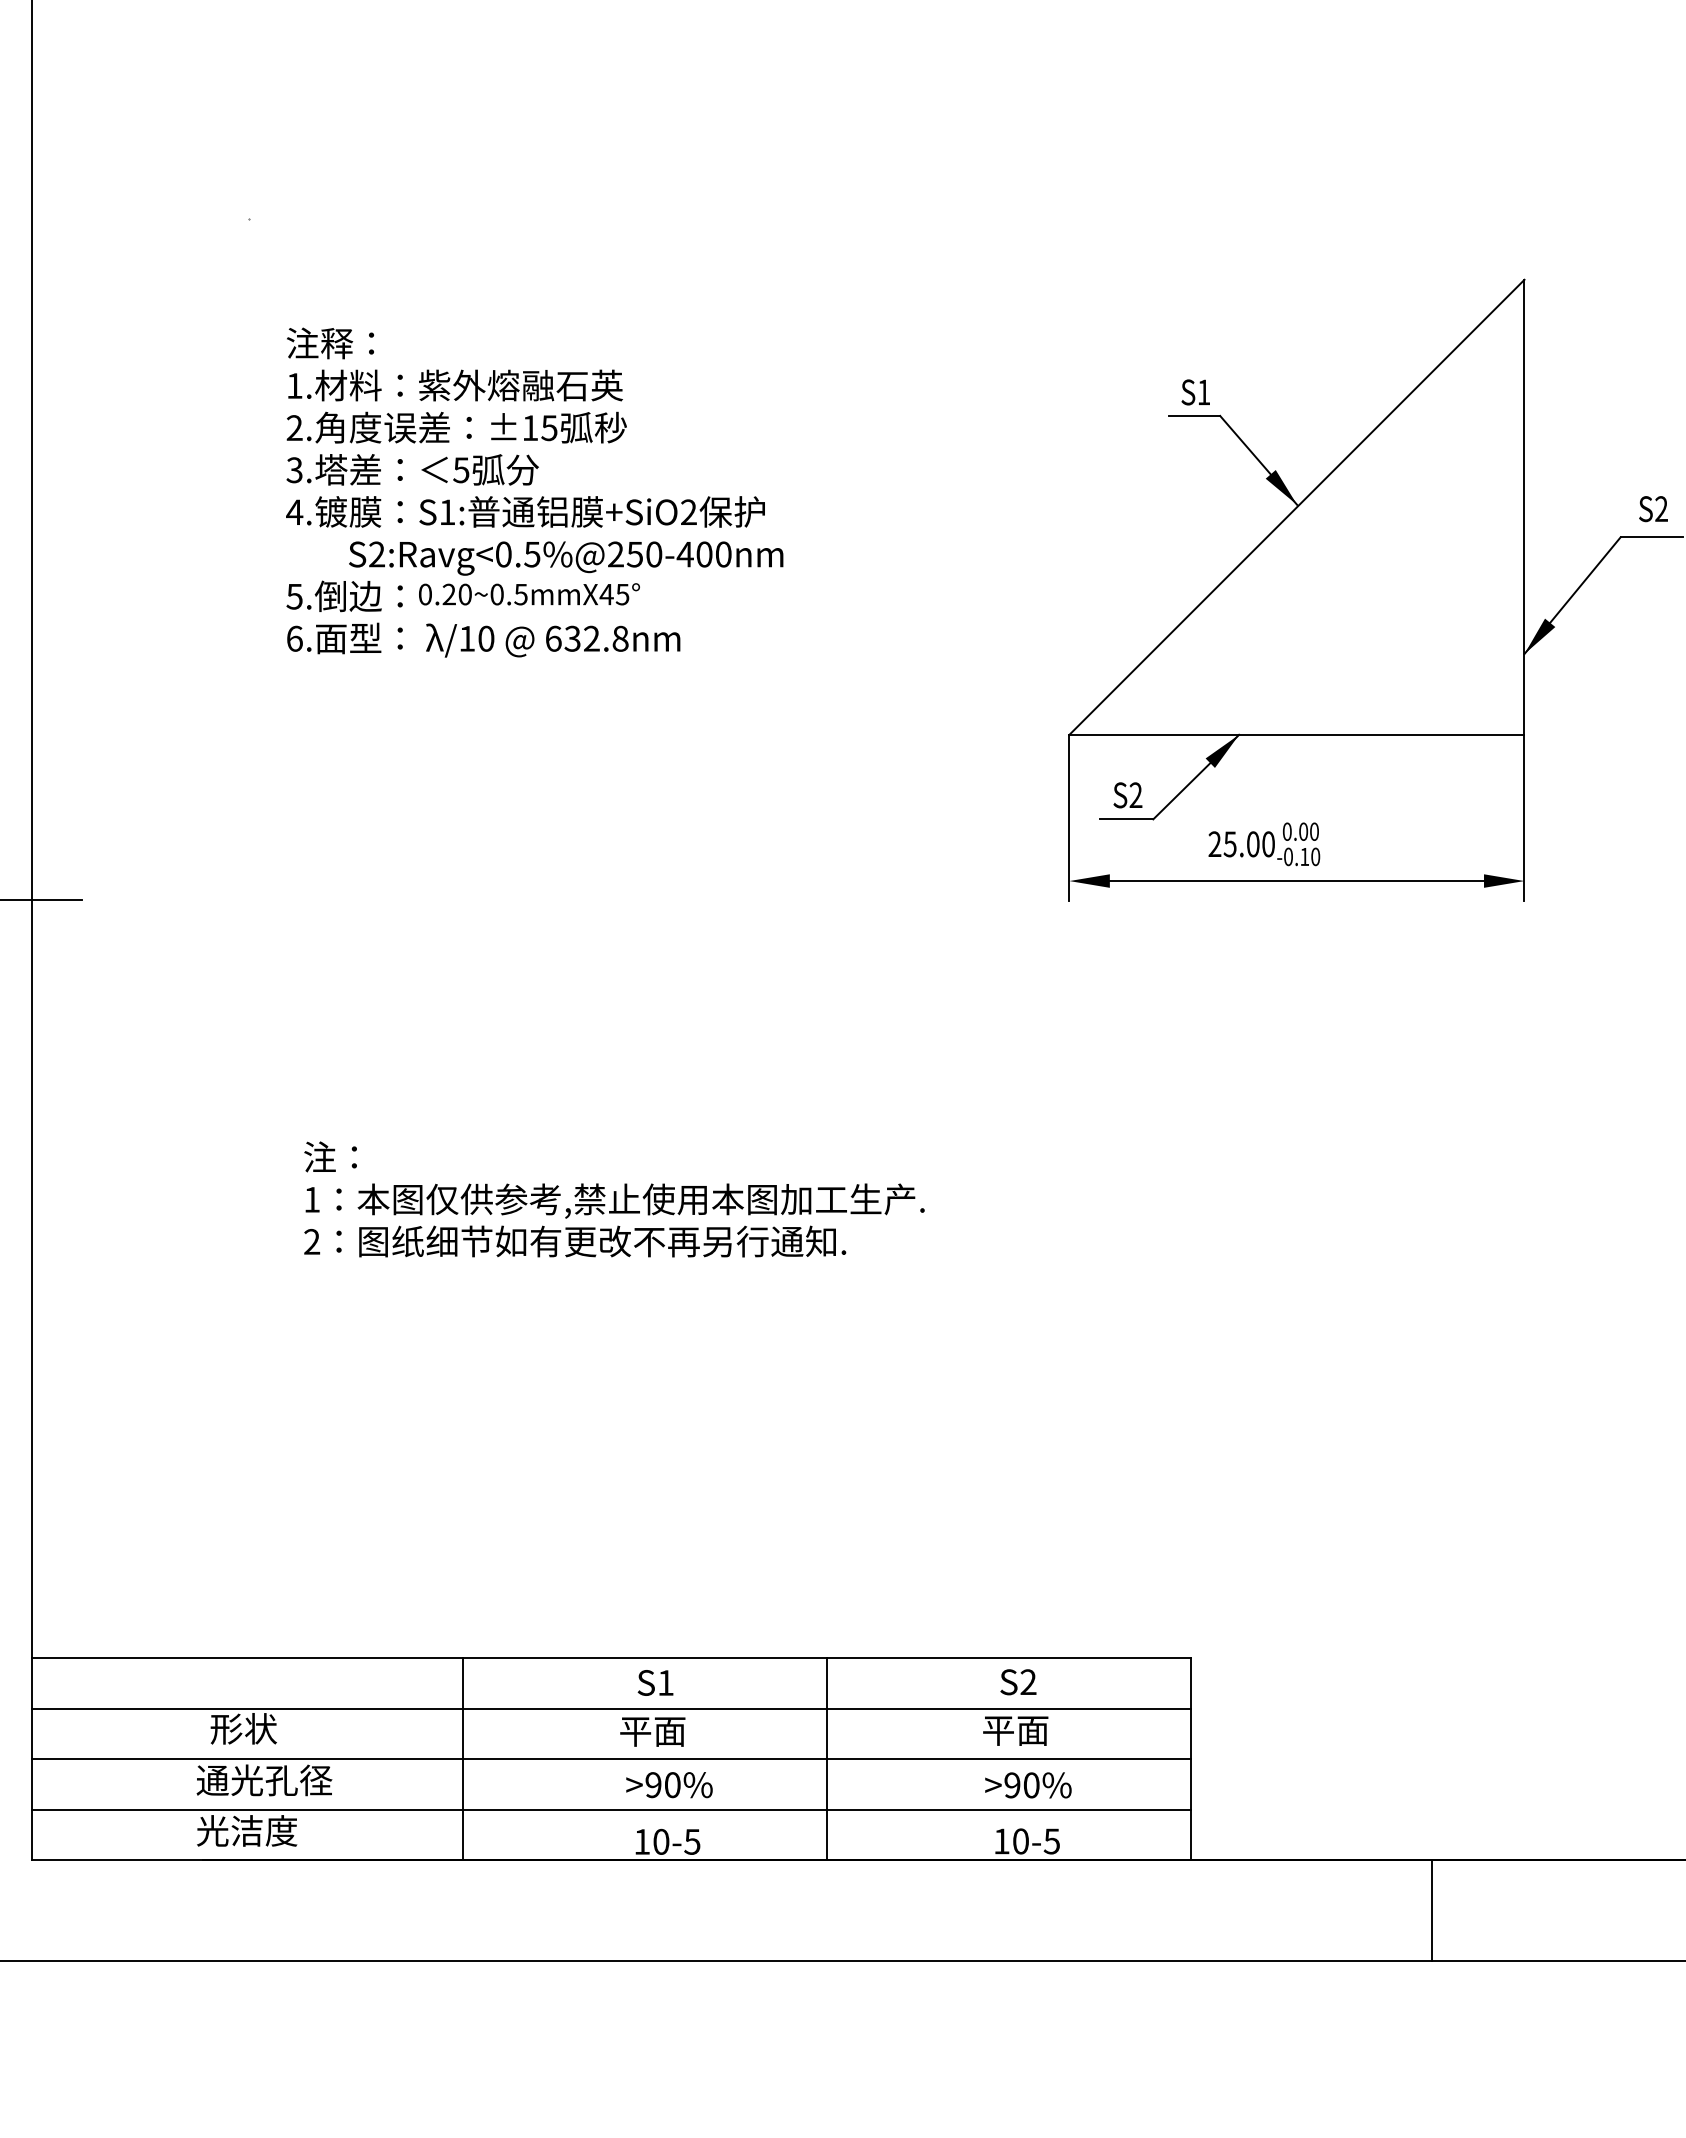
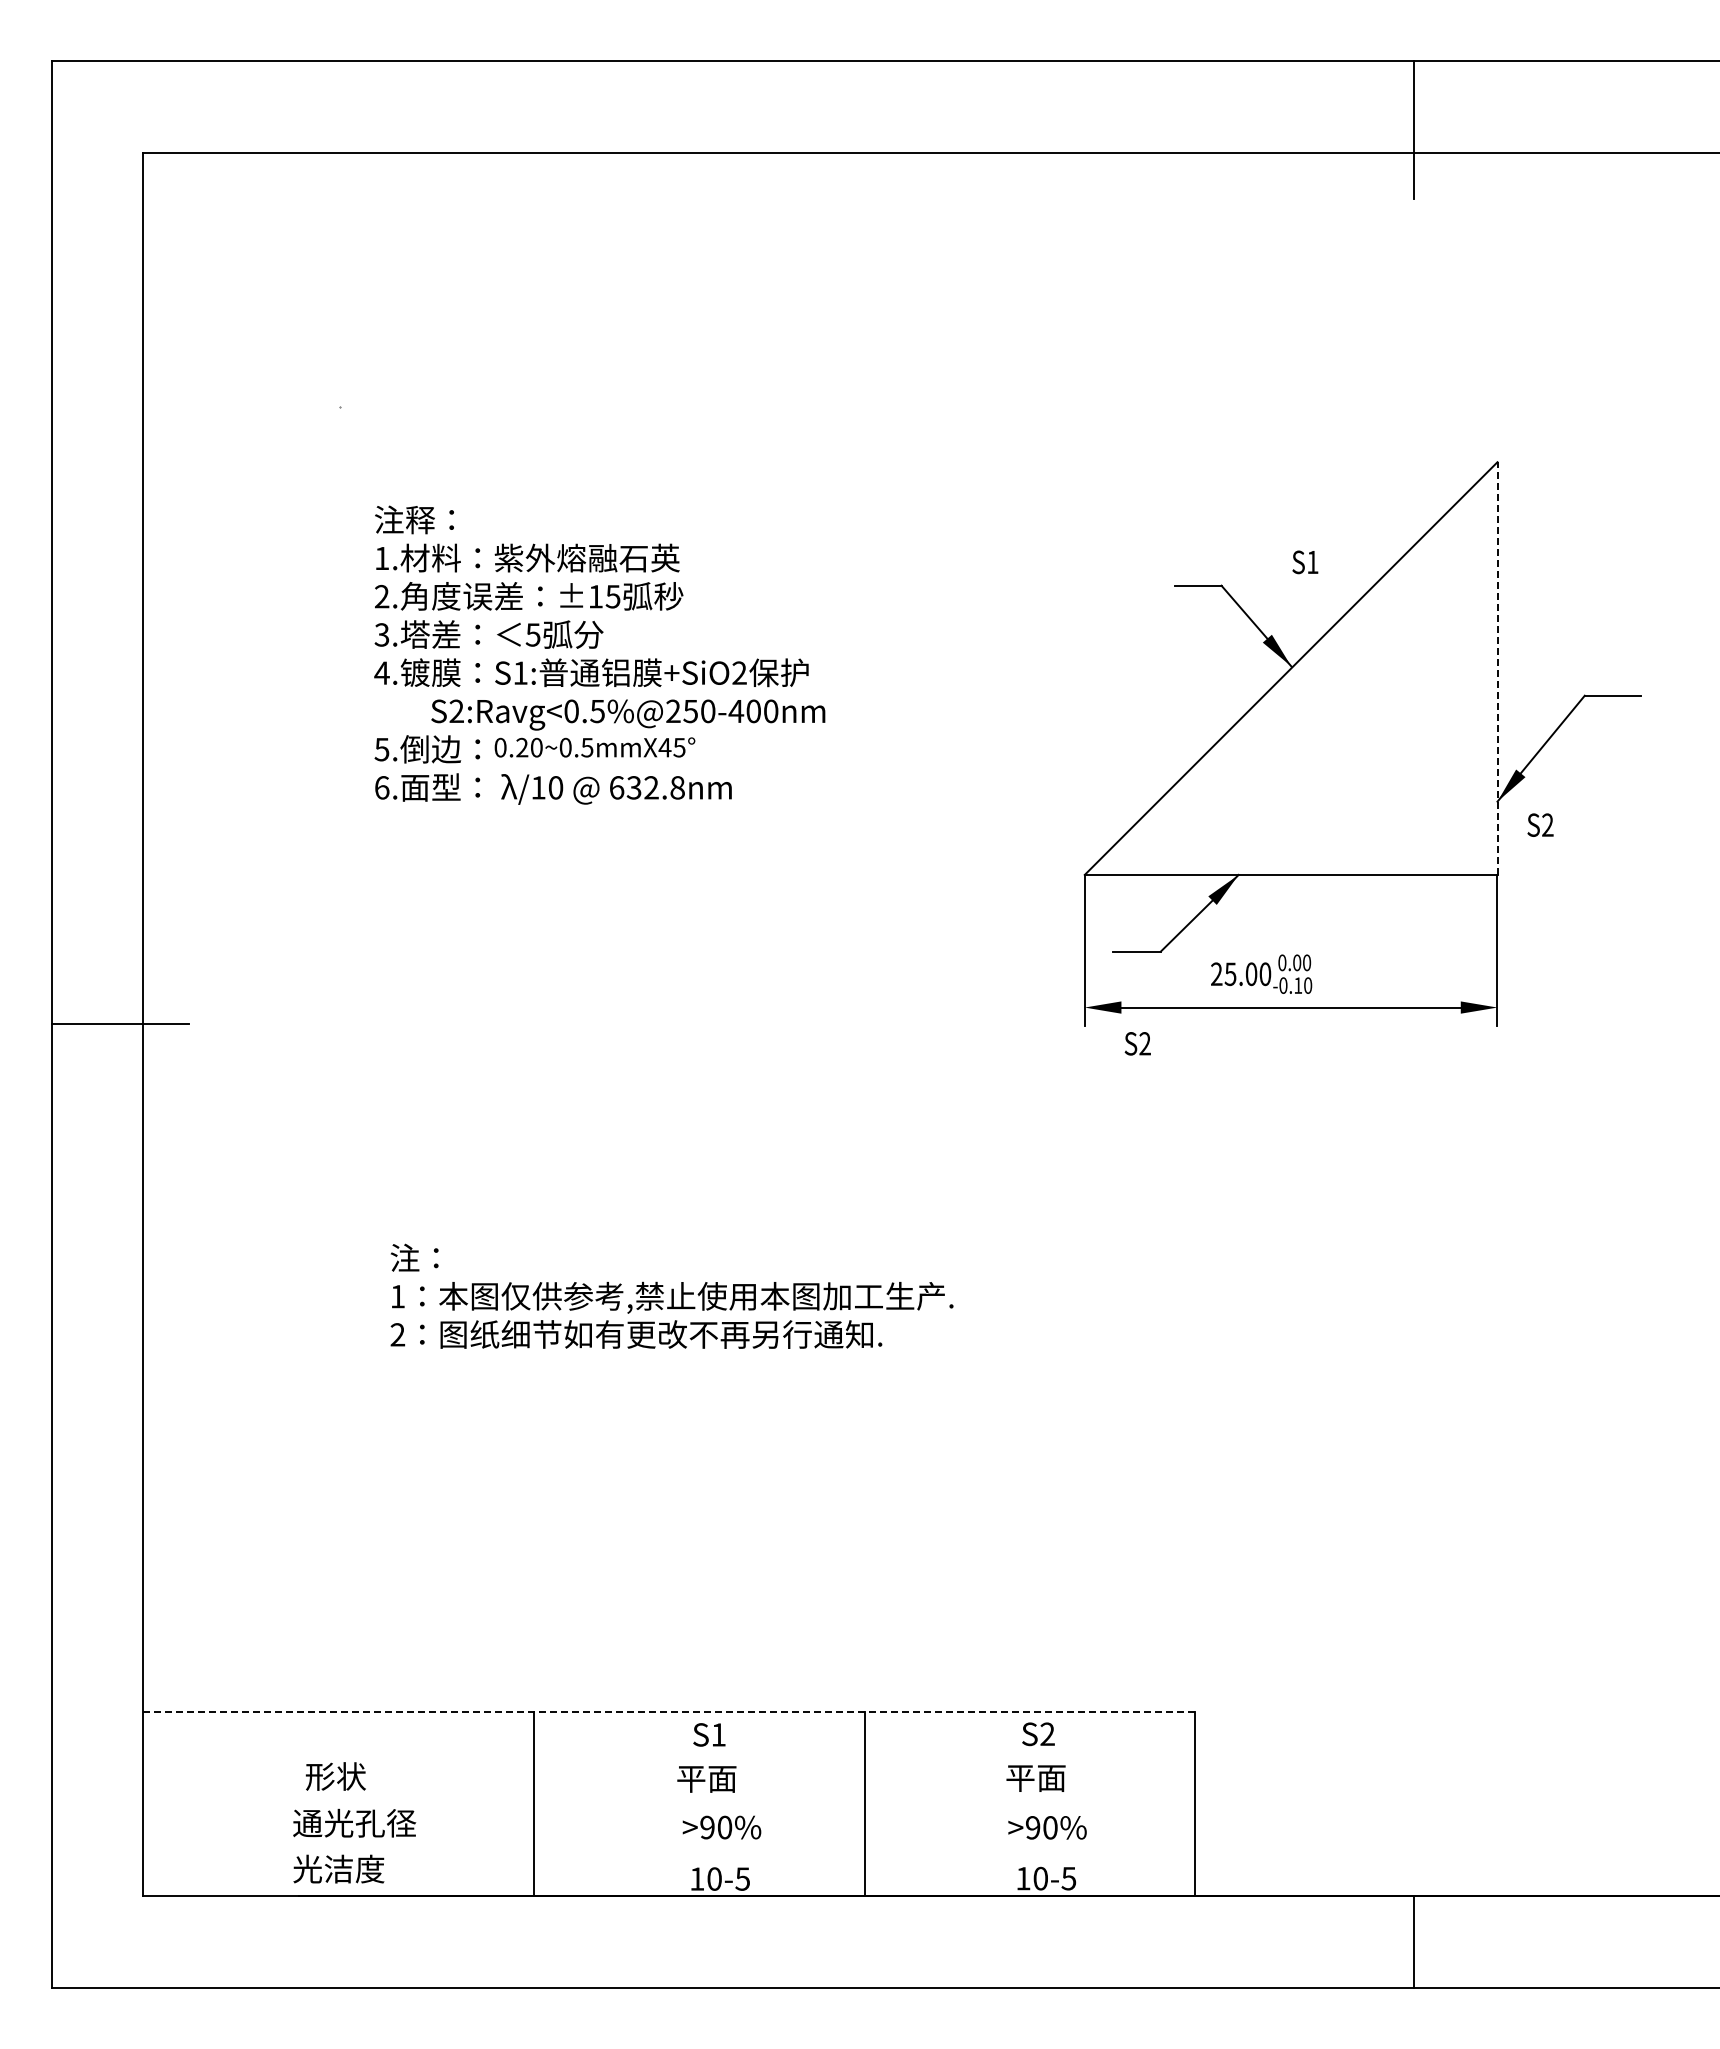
text: (1195, 392) -> (1305, 562), moved
line: (1524, 507) -> (1497, 668), solid -> dashed
text: (1653, 508) -> (1540, 824), moved
text: (1127, 794) -> (1137, 1043), moved
line: (611, 1658) -> (669, 1712), solid -> dashed
line: (610, 1708) -> (668, 1758), removed
line: (610, 1759) -> (668, 1804), removed
line: (610, 1809) -> (668, 1849), removed

